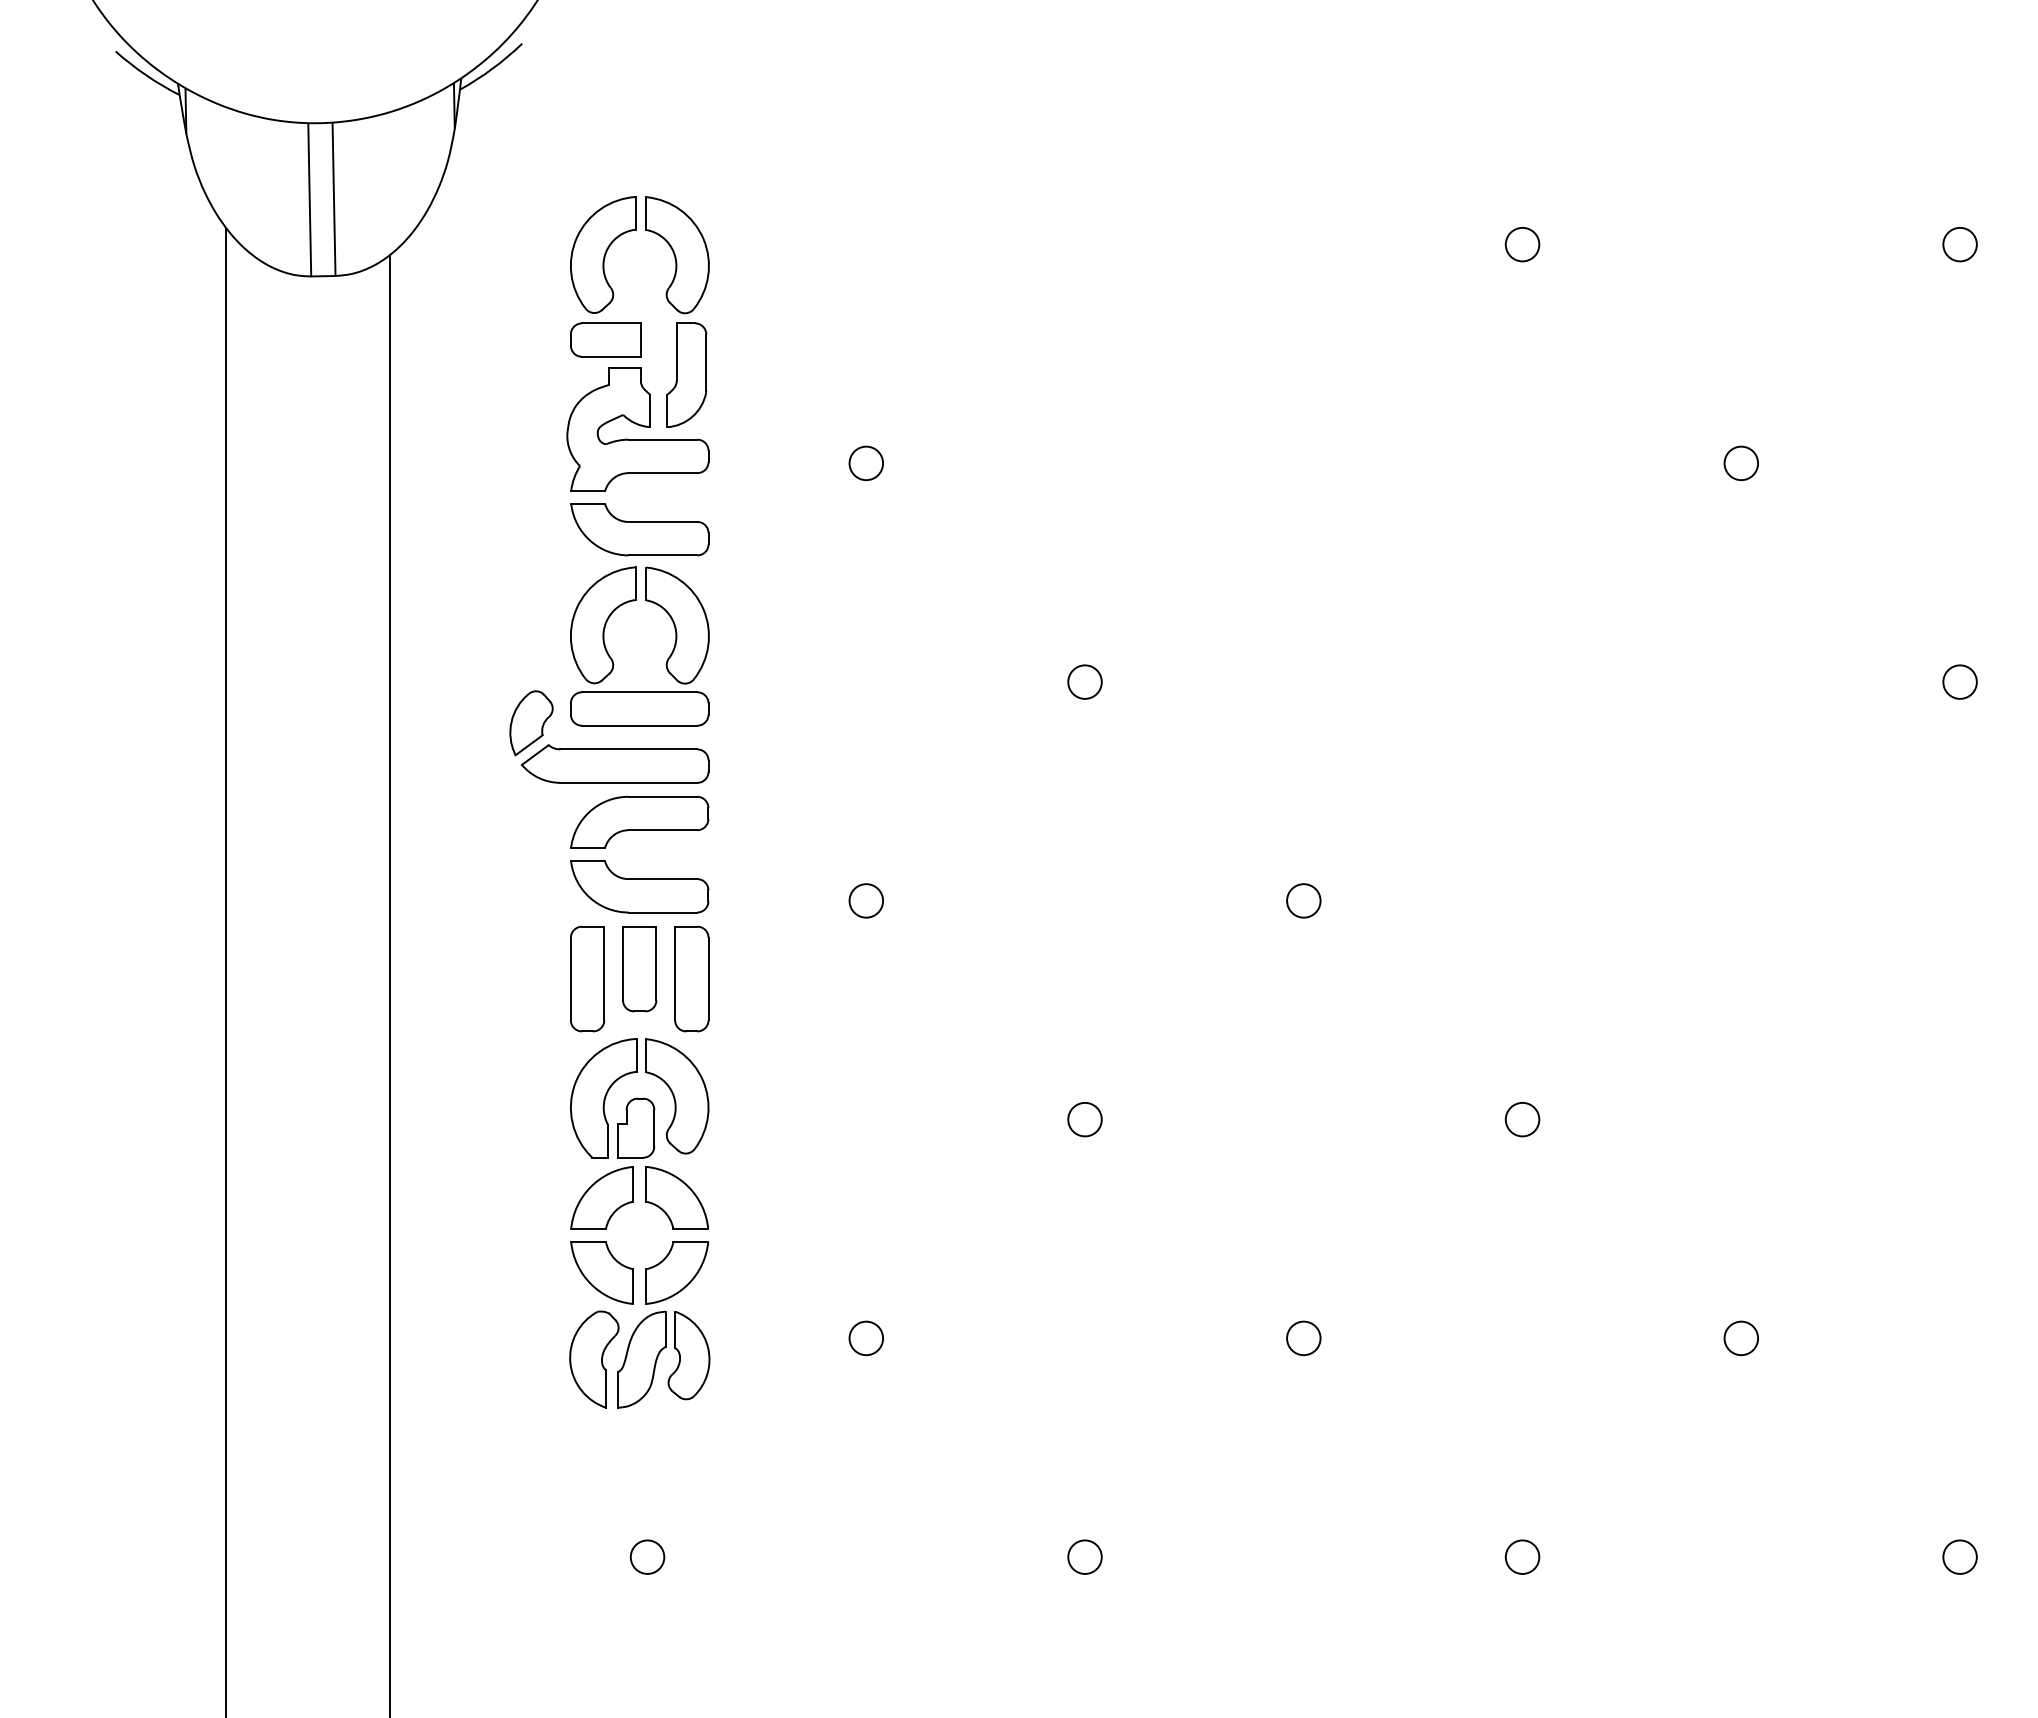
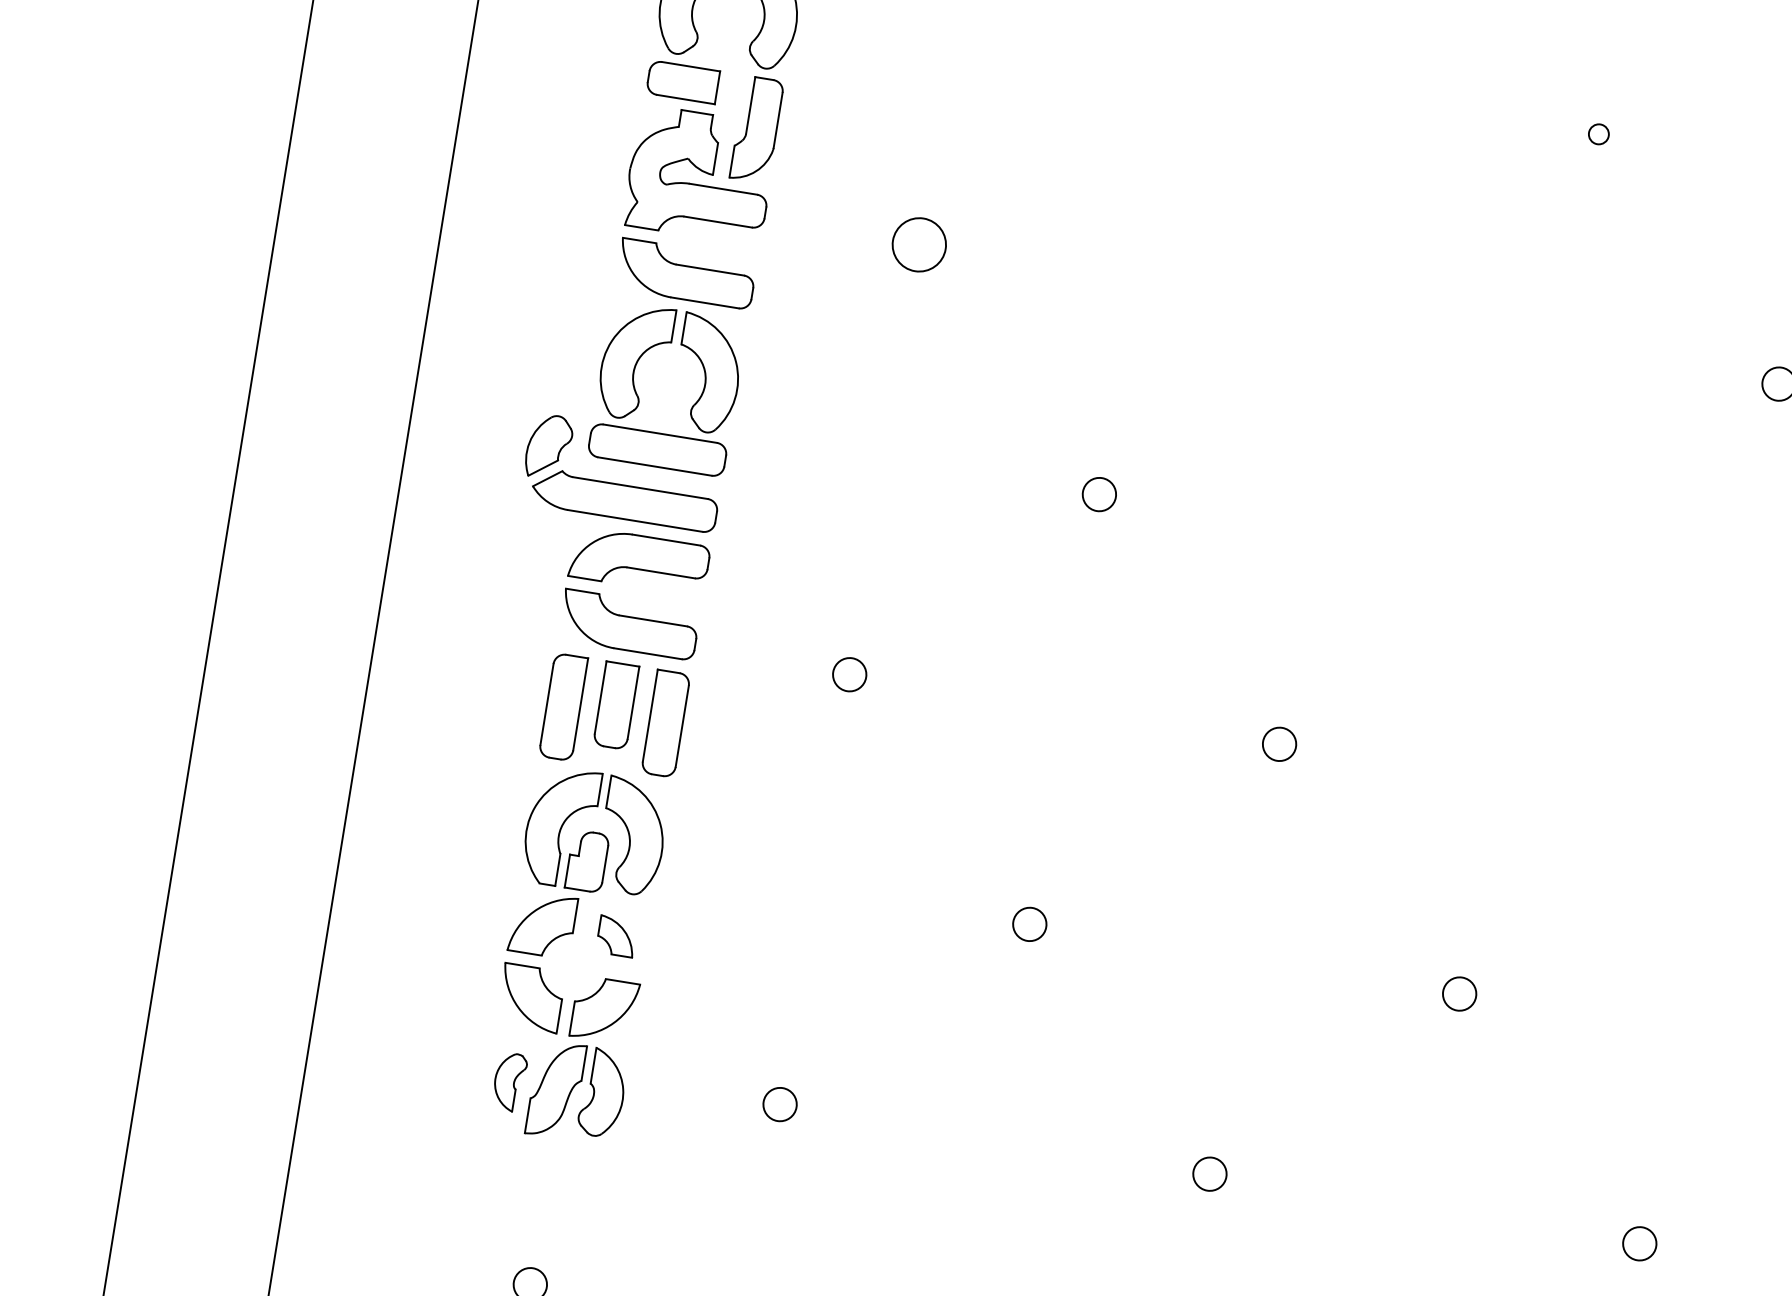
circle: (1522, 244) -> (1598, 134), size x0.6
circle: (866, 463) -> (919, 244), size x1.6
part: (677, 1197) -> (617, 936), size x0.6
part: (594, 1359) -> (509, 1082), size x0.6

